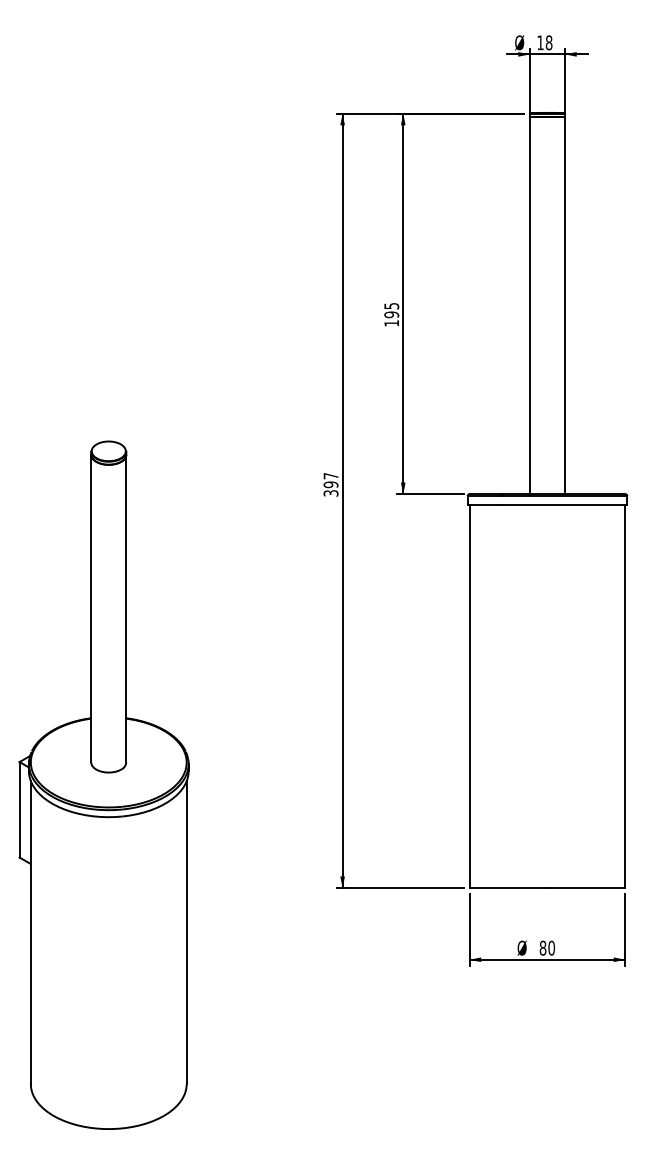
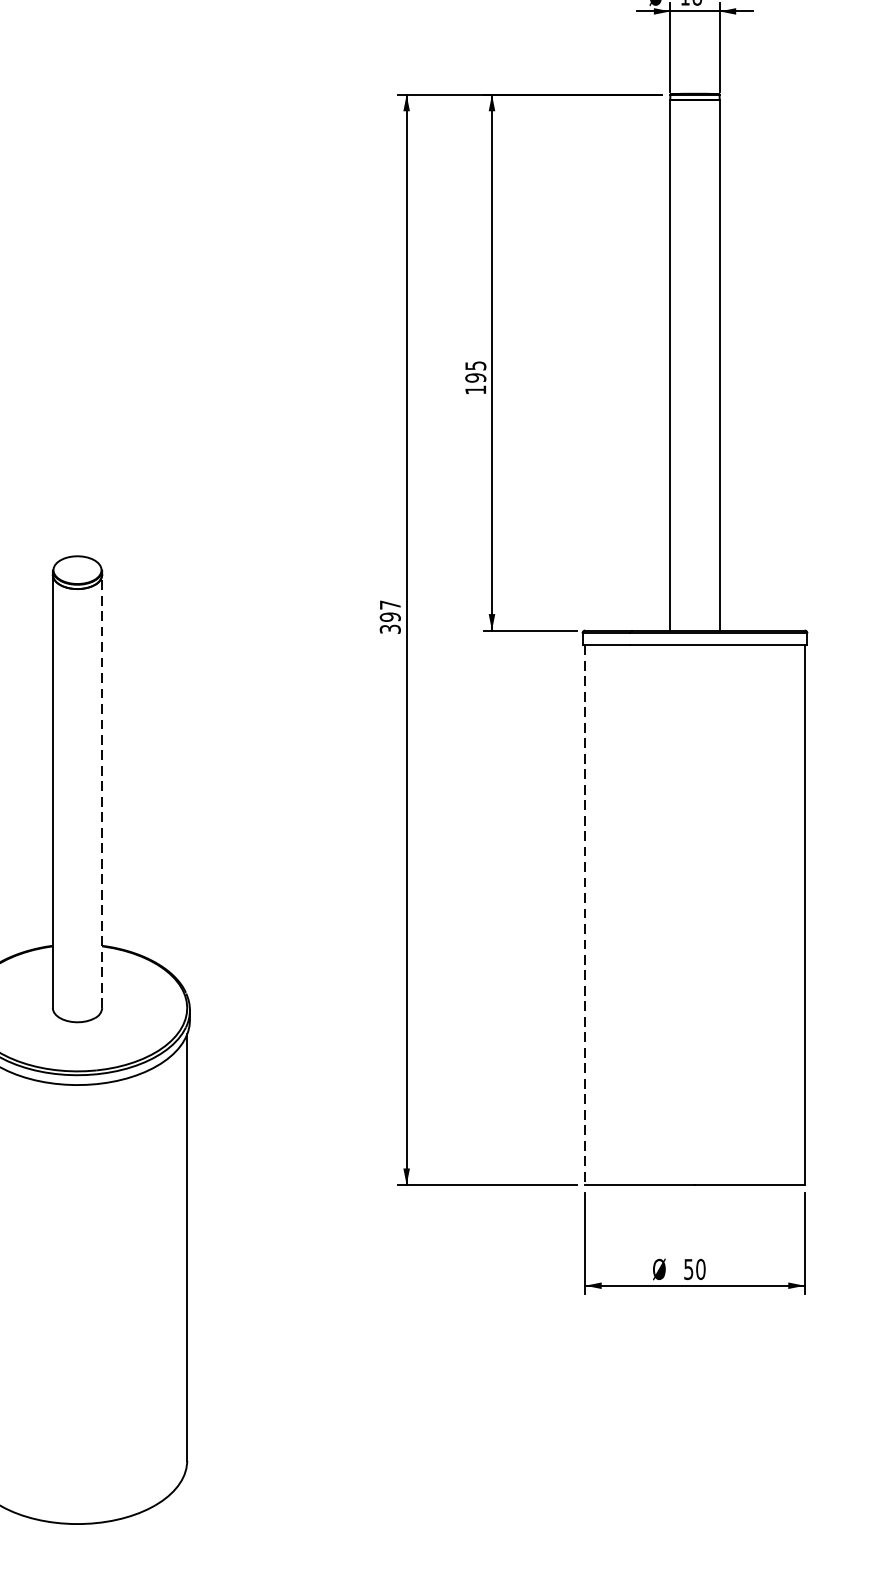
line: (126, 608) -> (102, 791), solid -> dashed
line: (469, 696) -> (585, 915), solid -> dashed
text: (542, 947) -> (687, 1268), 80 -> 50

